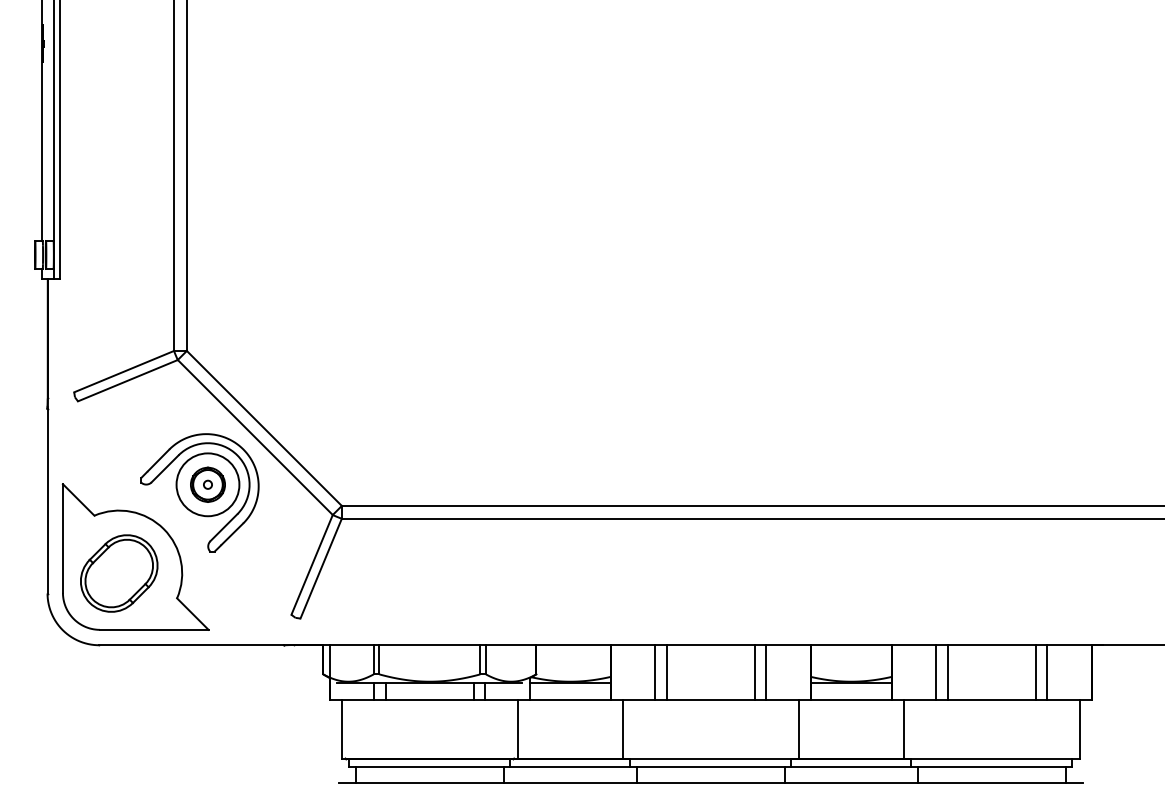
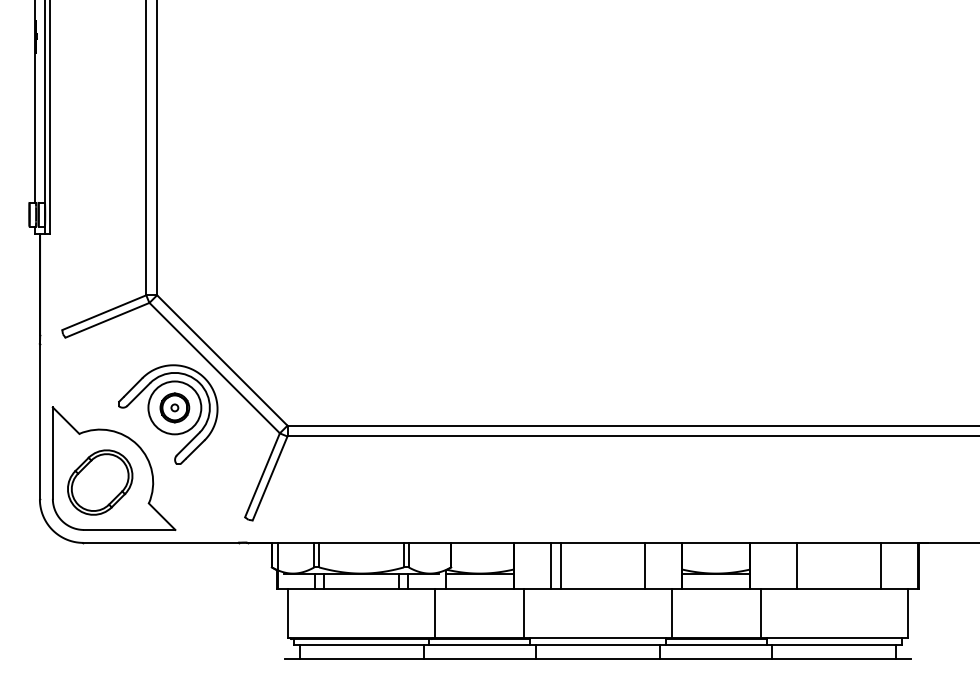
line: (755, 672) -> (635, 565), removed
line: (936, 672) -> (787, 565), removed
line: (1036, 672) -> (871, 565), removed

